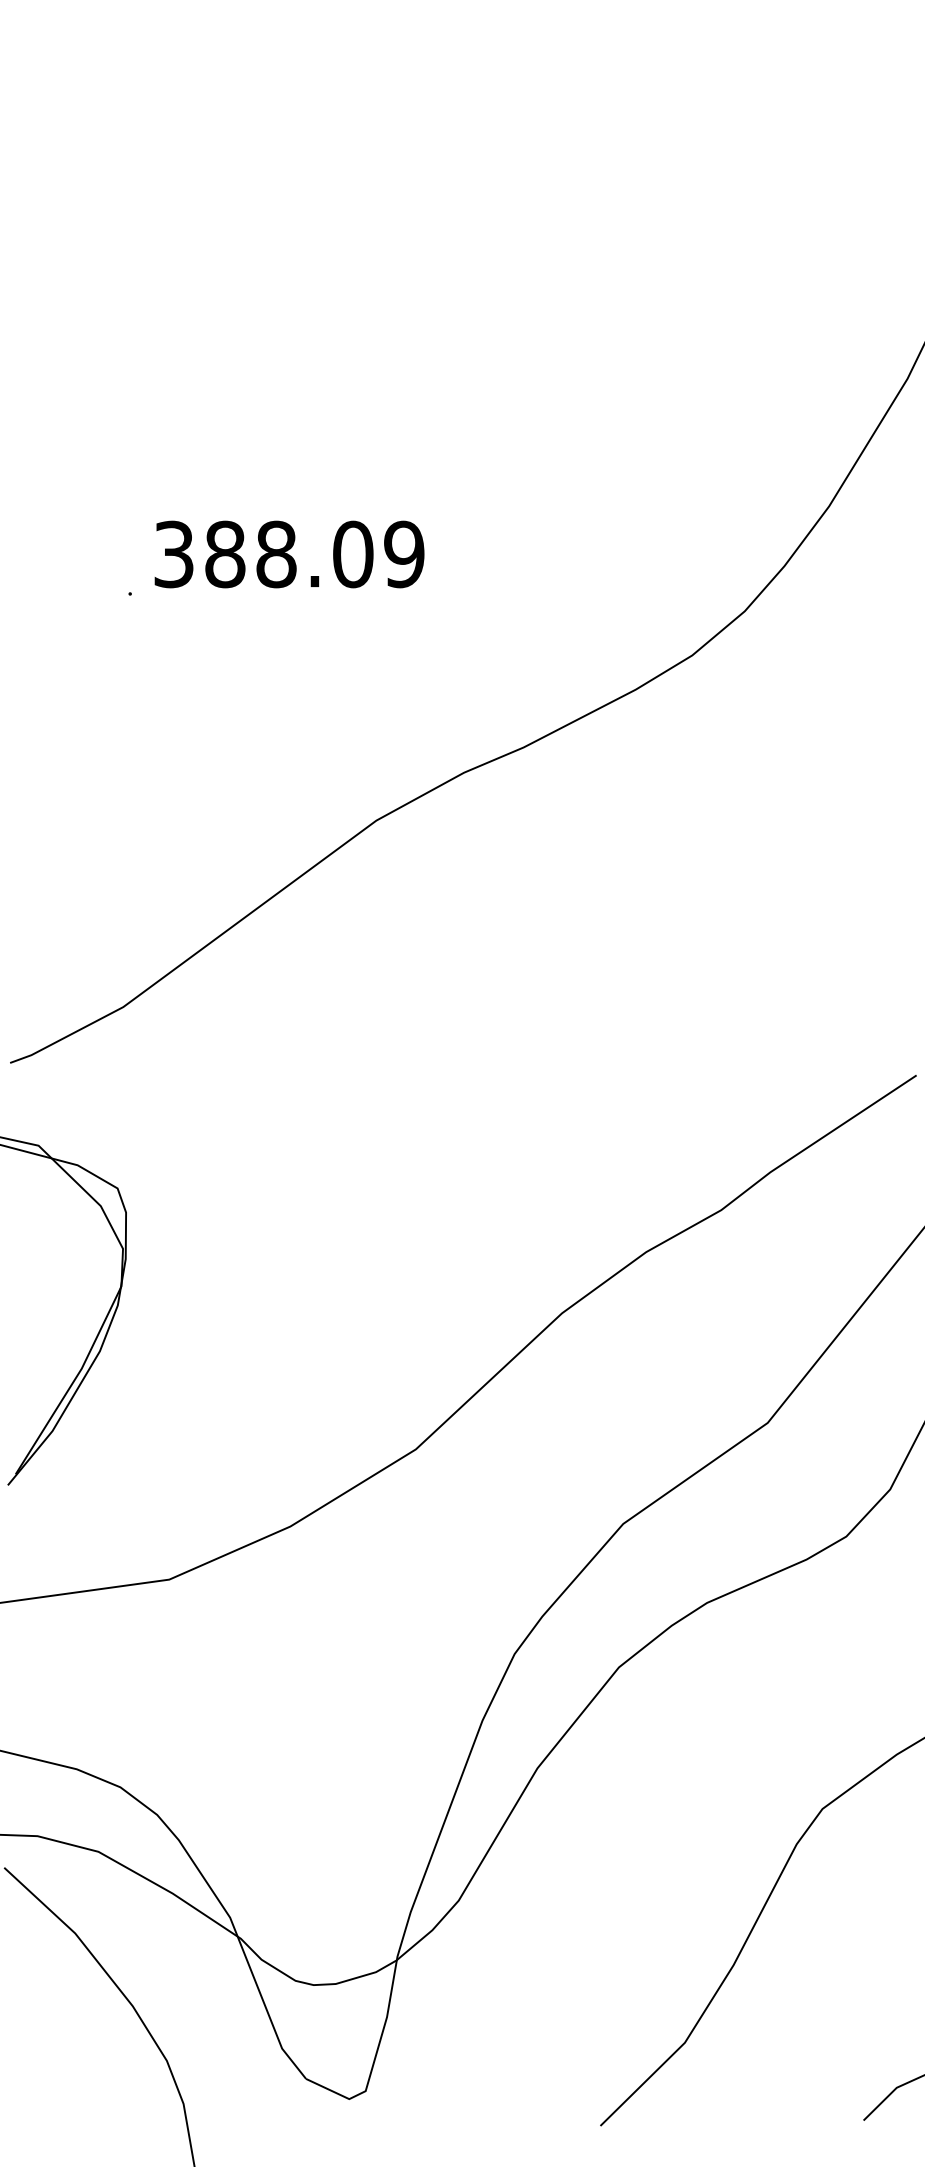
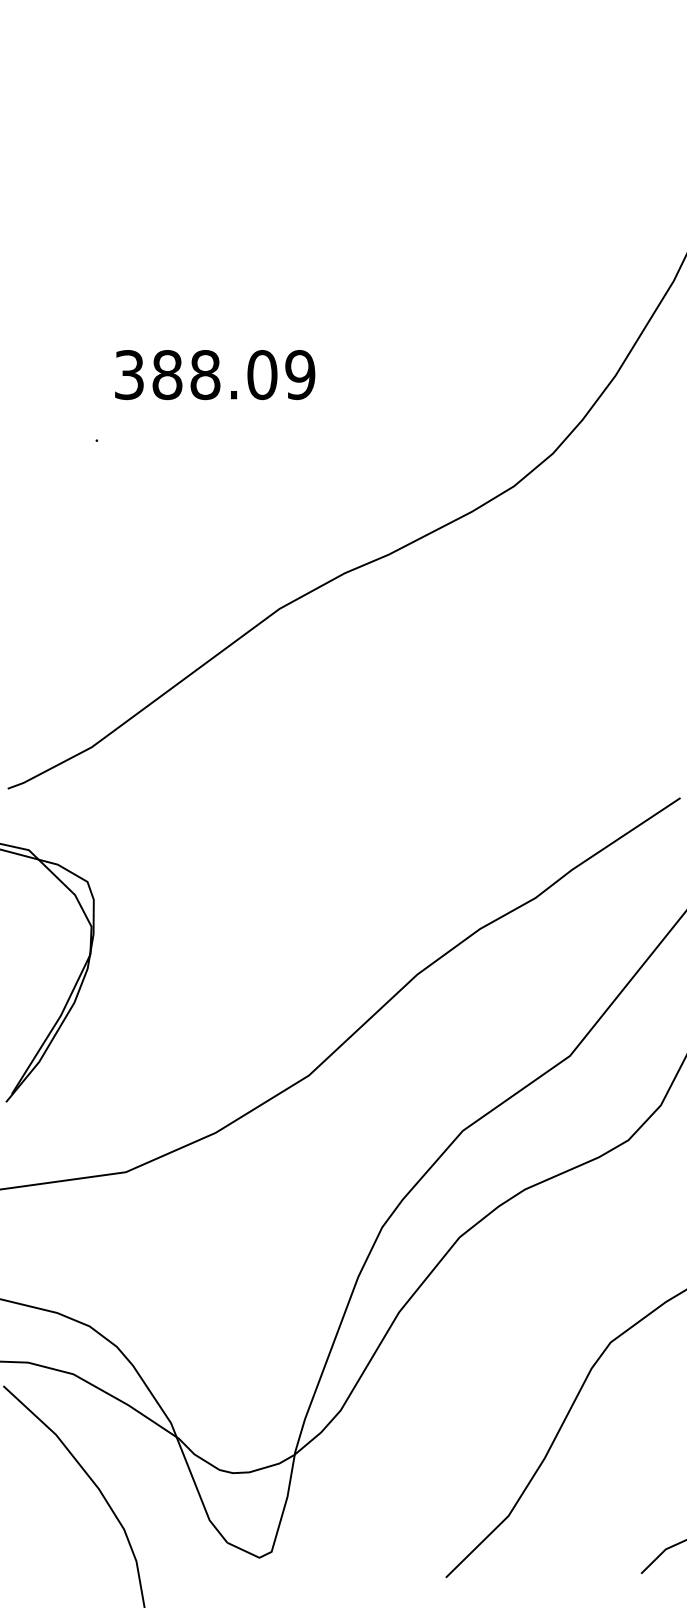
text: (289, 554) -> (215, 375), moved

